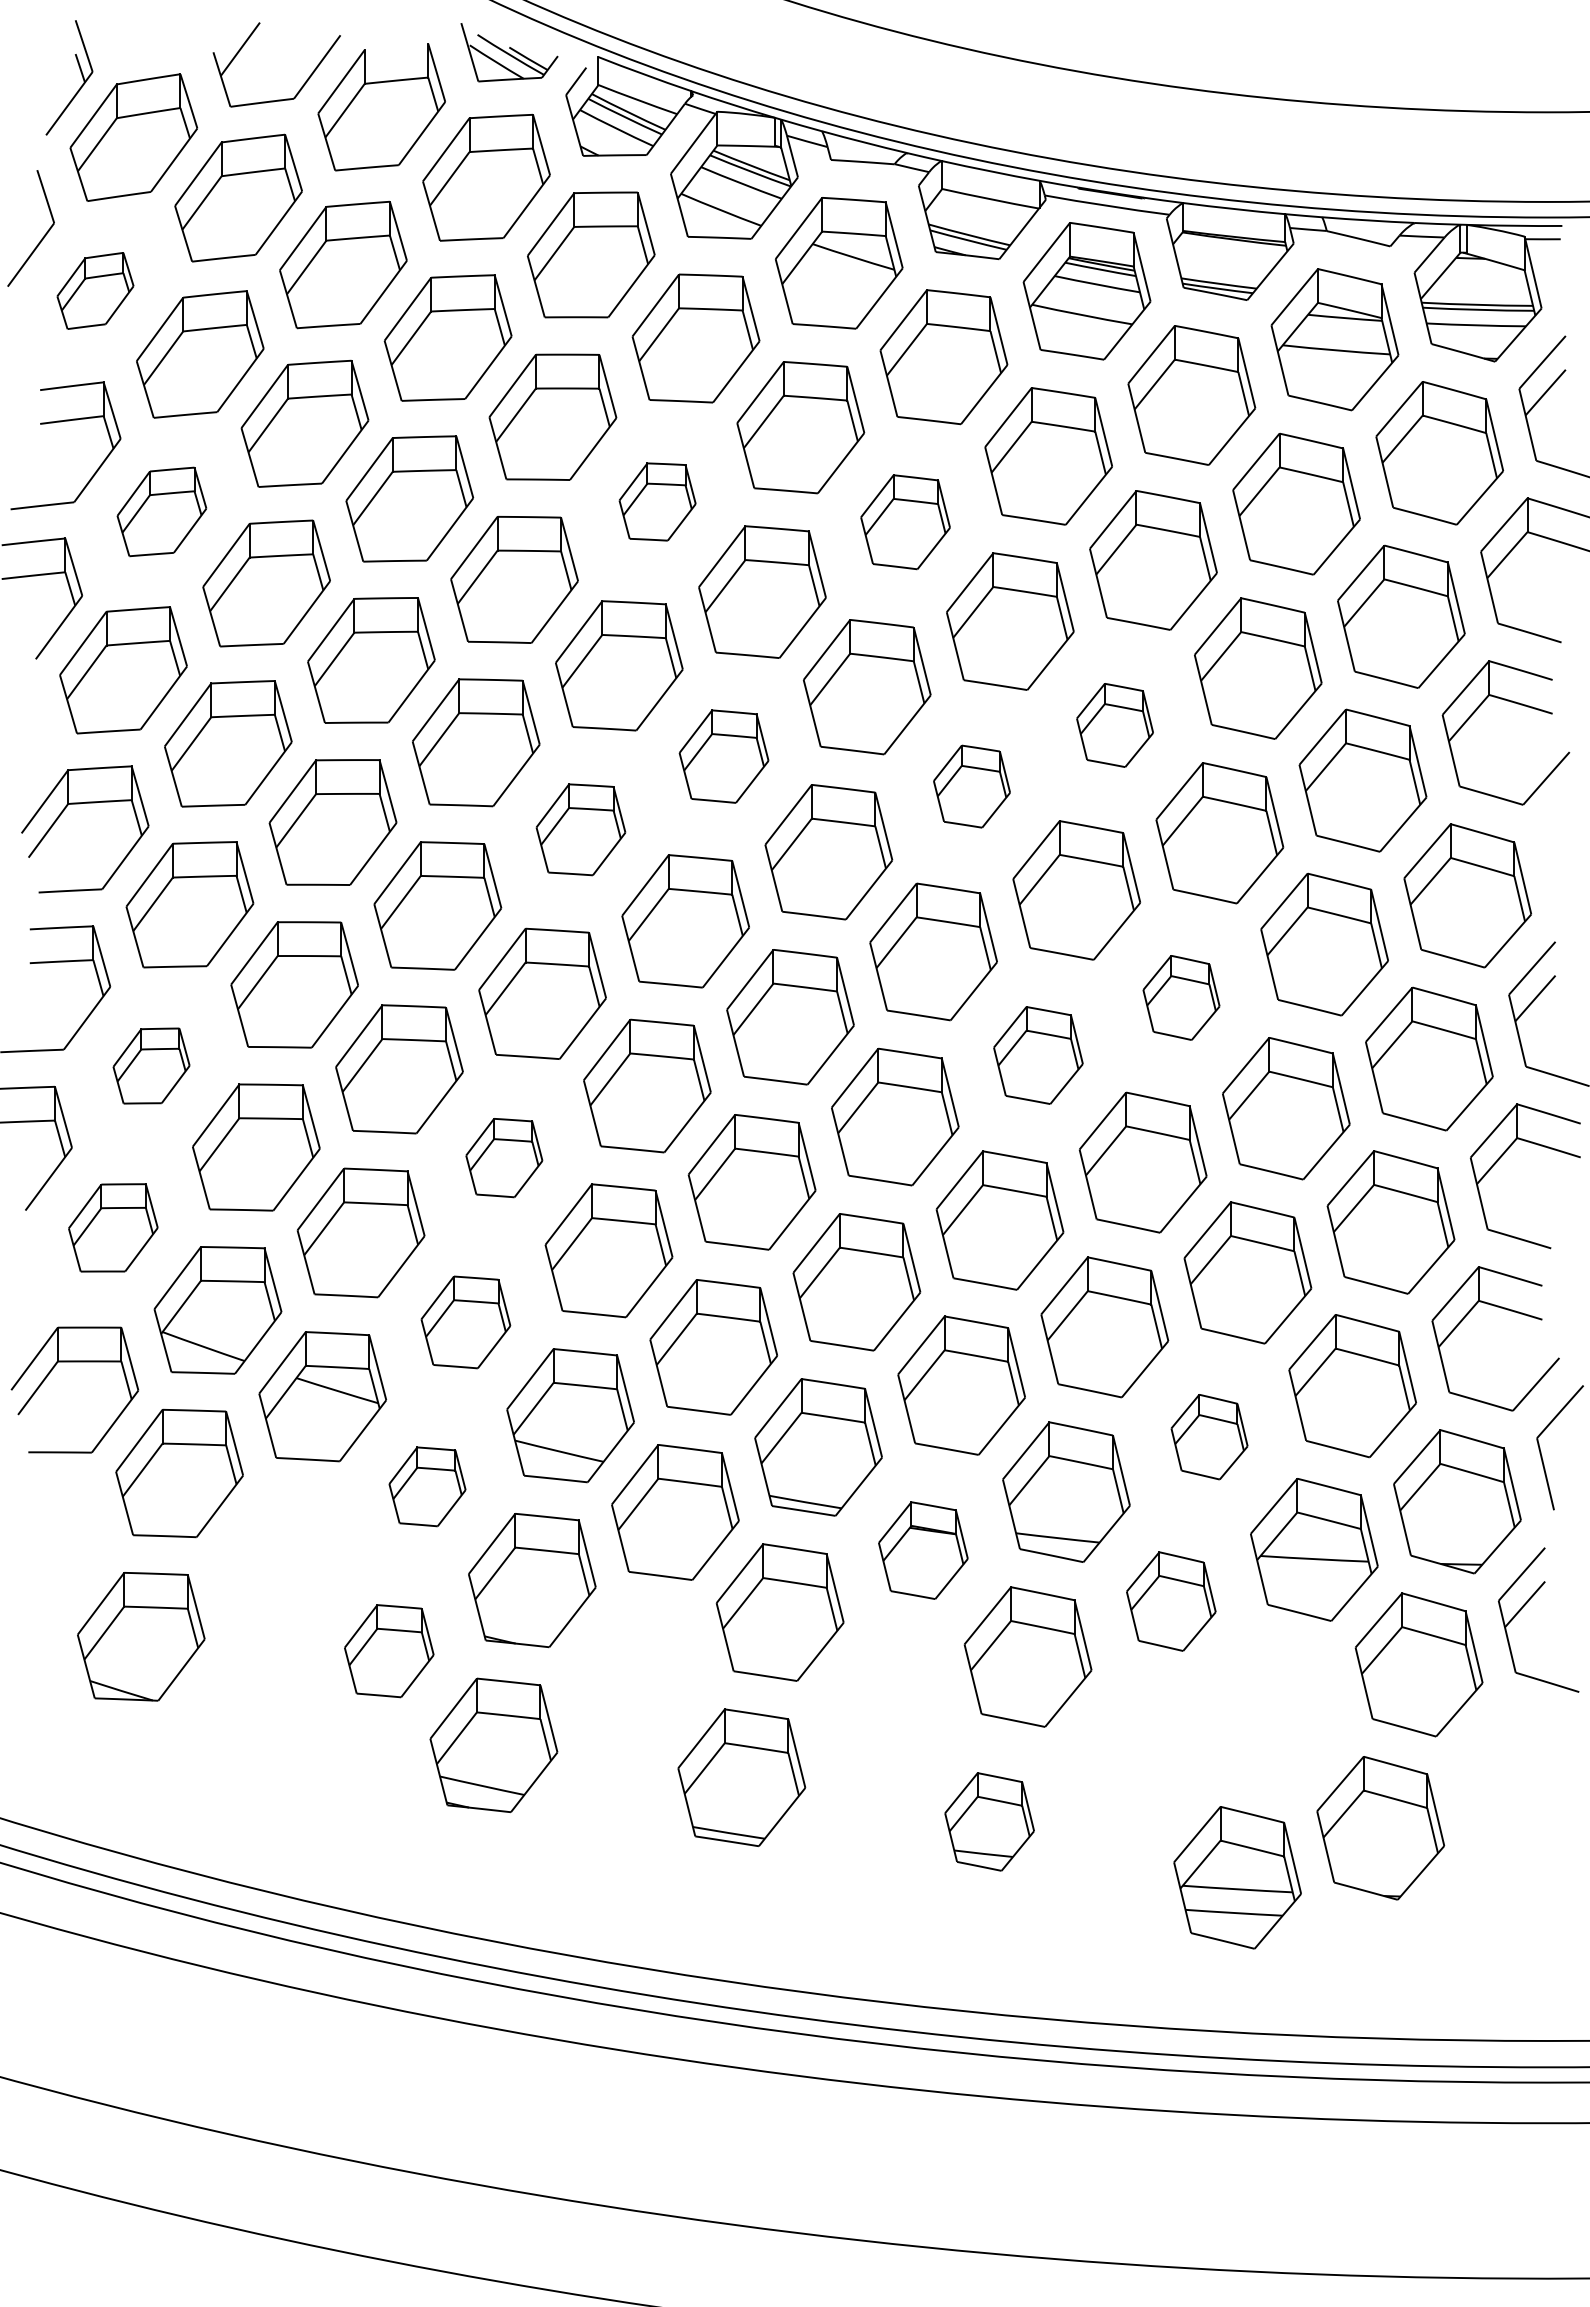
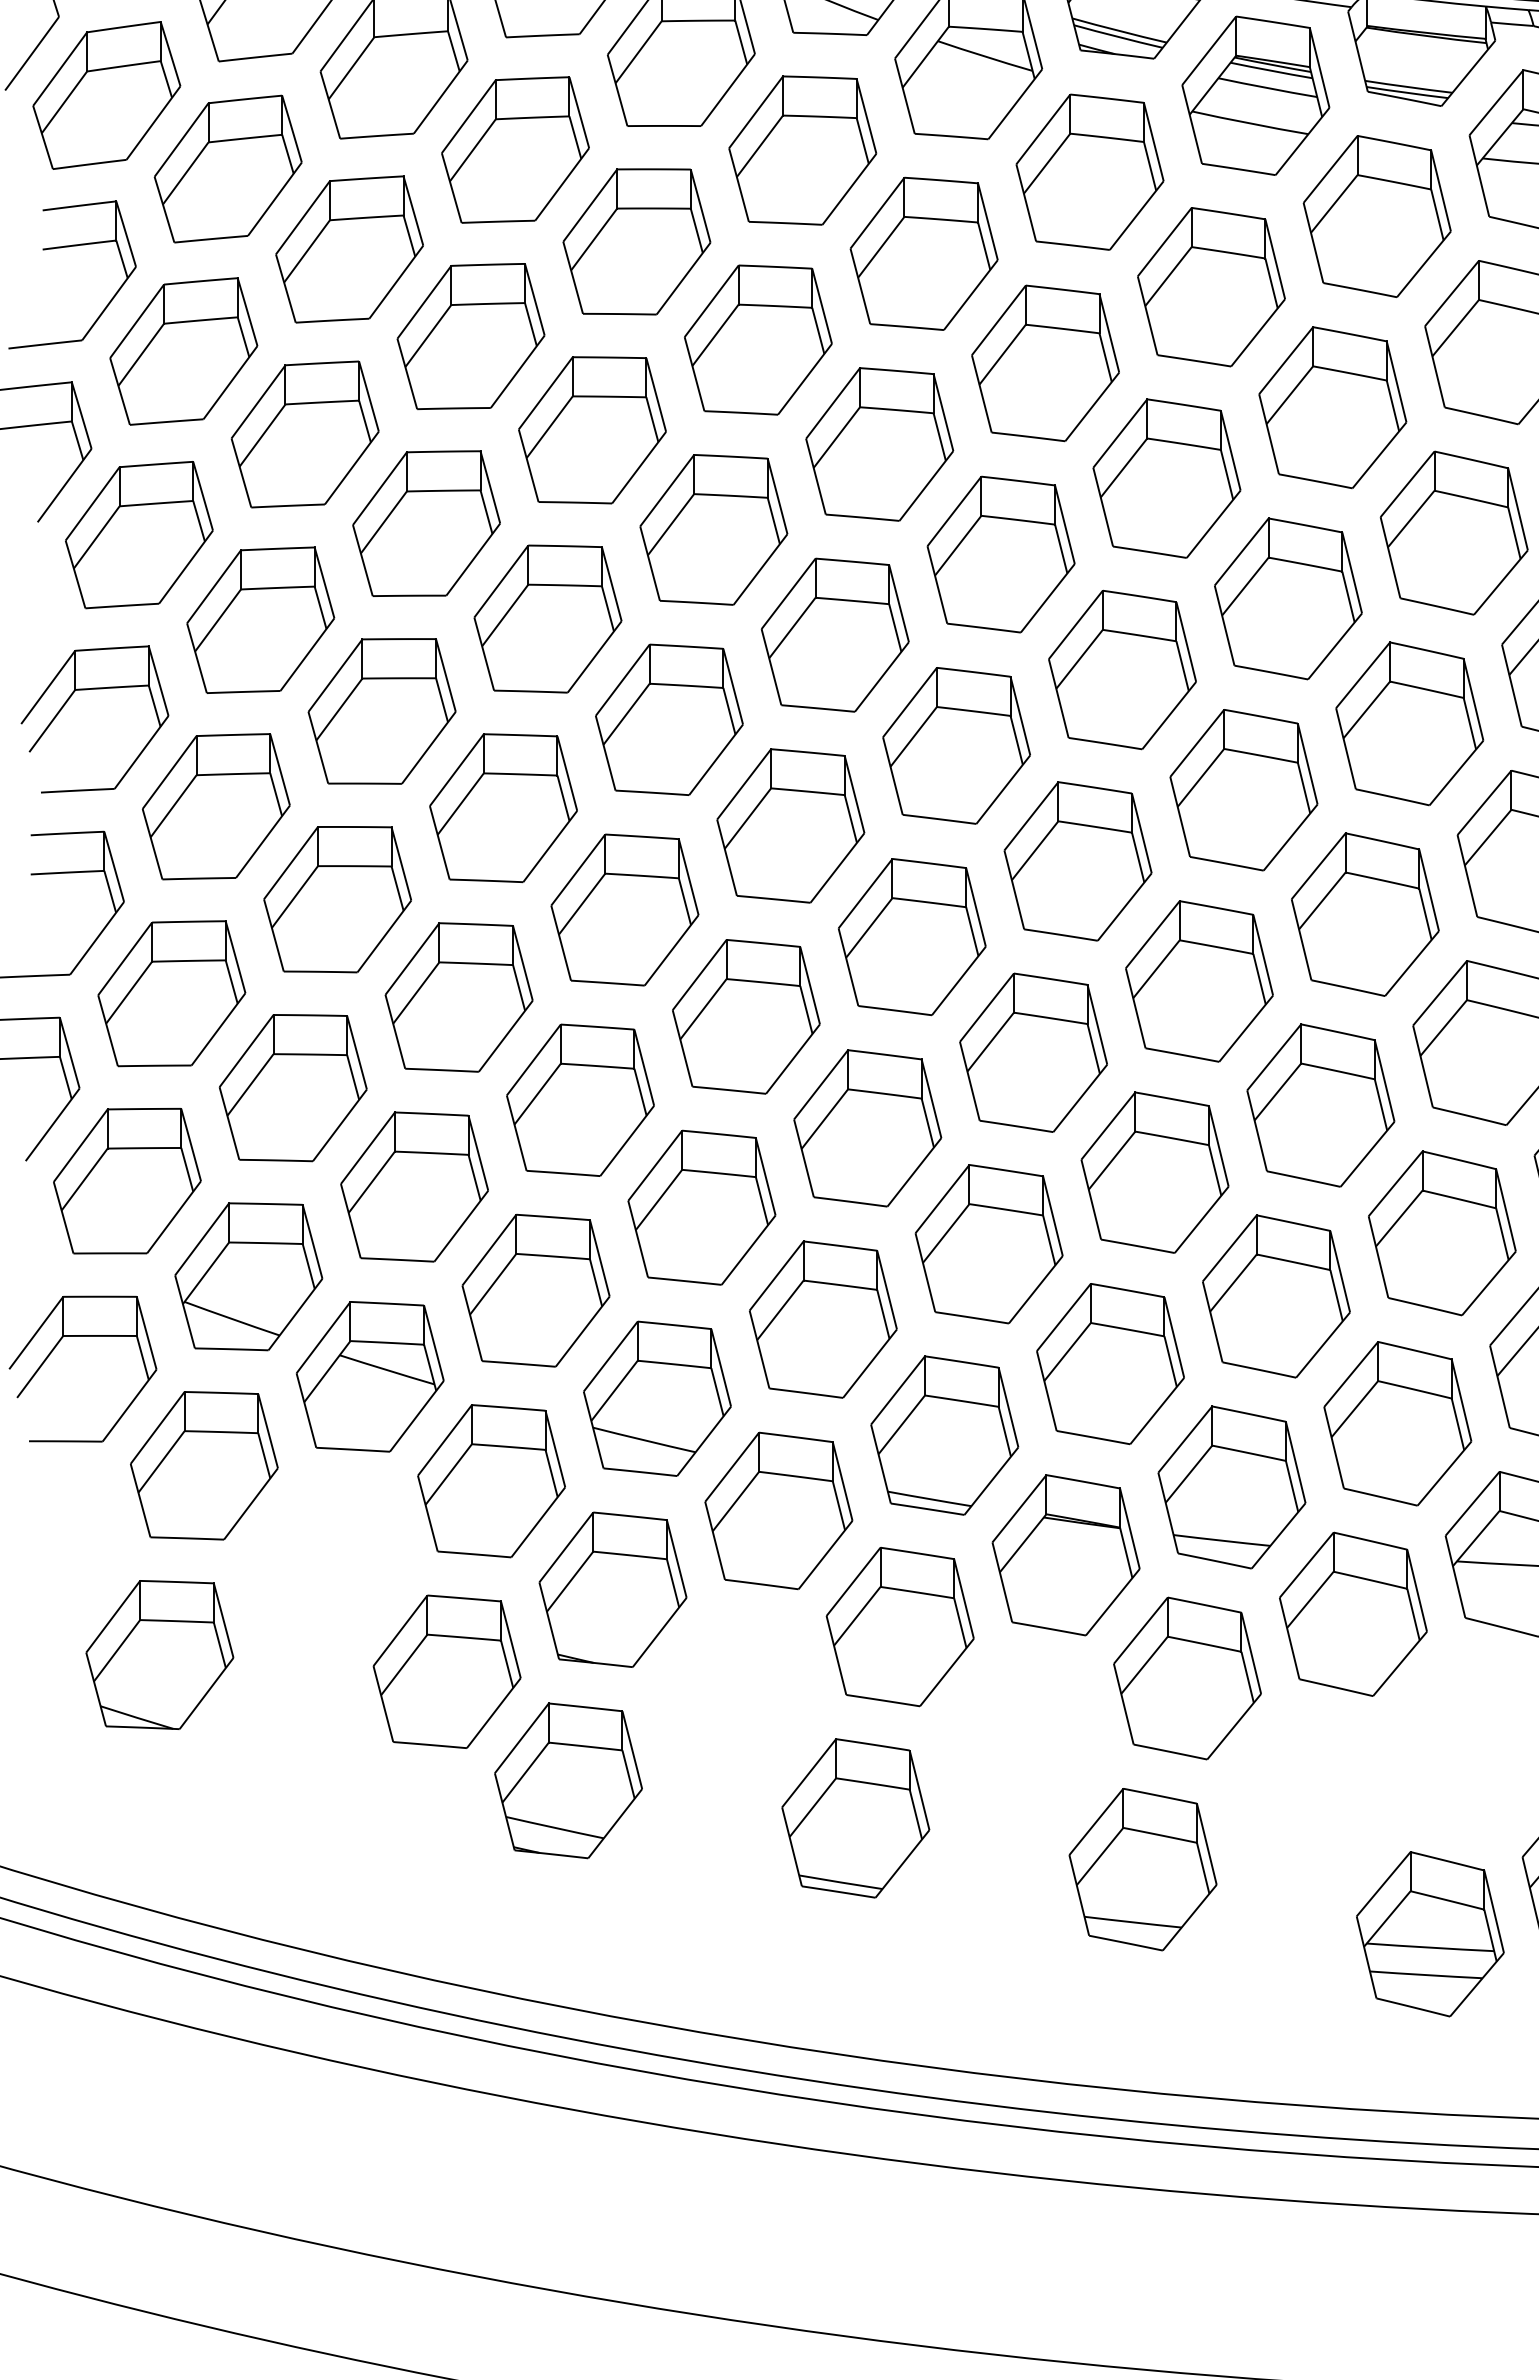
part: (95, 290) -> (106, 94), size x1.67
part: (657, 501) -> (758, 339), size x1.67
part: (161, 511) -> (183, 351), size x1.43
part: (905, 522) -> (1045, 363), size x1.43
part: (1114, 725) -> (1287, 599), size x1.67
part: (723, 756) -> (834, 634), size x1.43
part: (971, 786) -> (1121, 669), size x1.67
part: (580, 829) -> (668, 719), size x1.43
part: (1181, 997) -> (1365, 914), size x1.67
part: (1038, 1055) -> (1199, 981), size x1.43
part: (151, 1065) -> (171, 993), size x1.67
part: (504, 1157) -> (580, 1099), size x1.67
part: (113, 1227) -> (127, 1180), size x1.43
part: (465, 1322) -> (535, 1290), size x1.43
part: (1209, 1436) -> (1397, 1422), size x1.67
part: (427, 1486) -> (491, 1480), size x1.67
part: (923, 1550) -> (1066, 1555), size x1.43
part: (1171, 1601) -> (1353, 1614), size x1.43
part: (389, 1650) -> (447, 1670), size x1.43
part: (989, 1821) -> (1142, 1869), size x1.43

